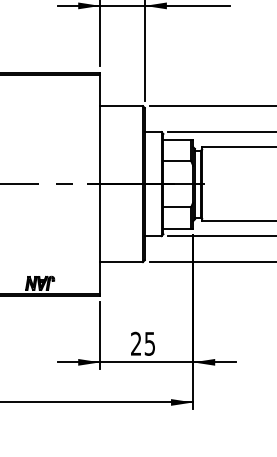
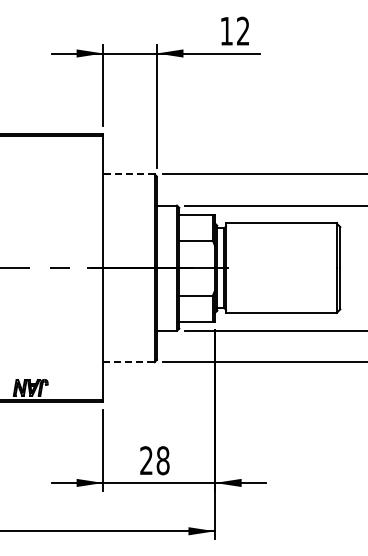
line: (121, 106) -> (128, 174), solid -> dashed
line: (121, 262) -> (128, 362), solid -> dashed
text: (149, 343) -> (162, 460), 25 -> 28

